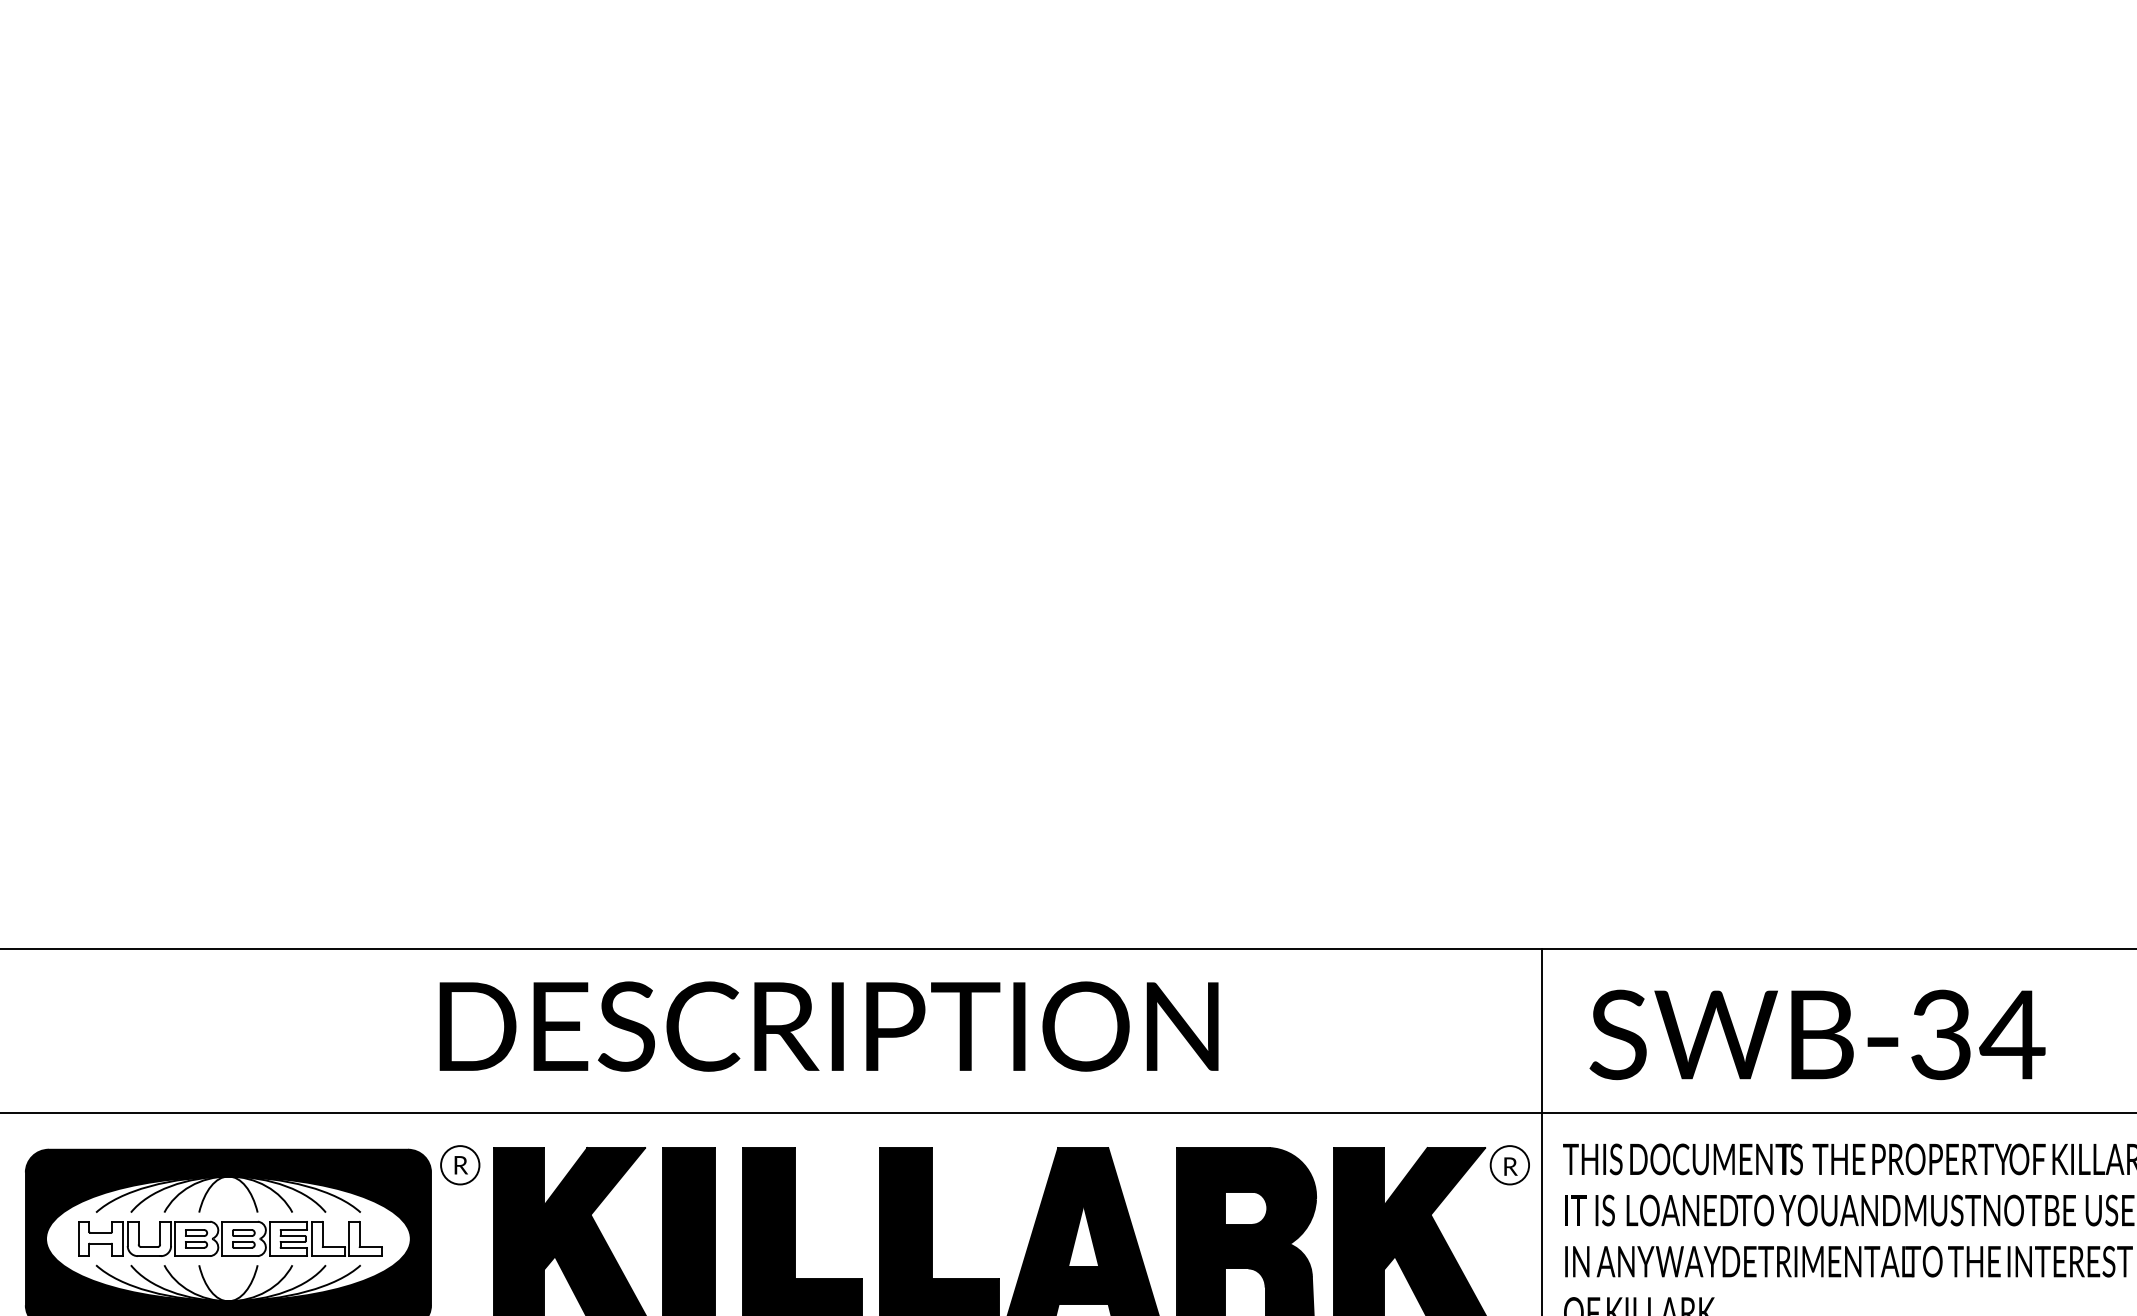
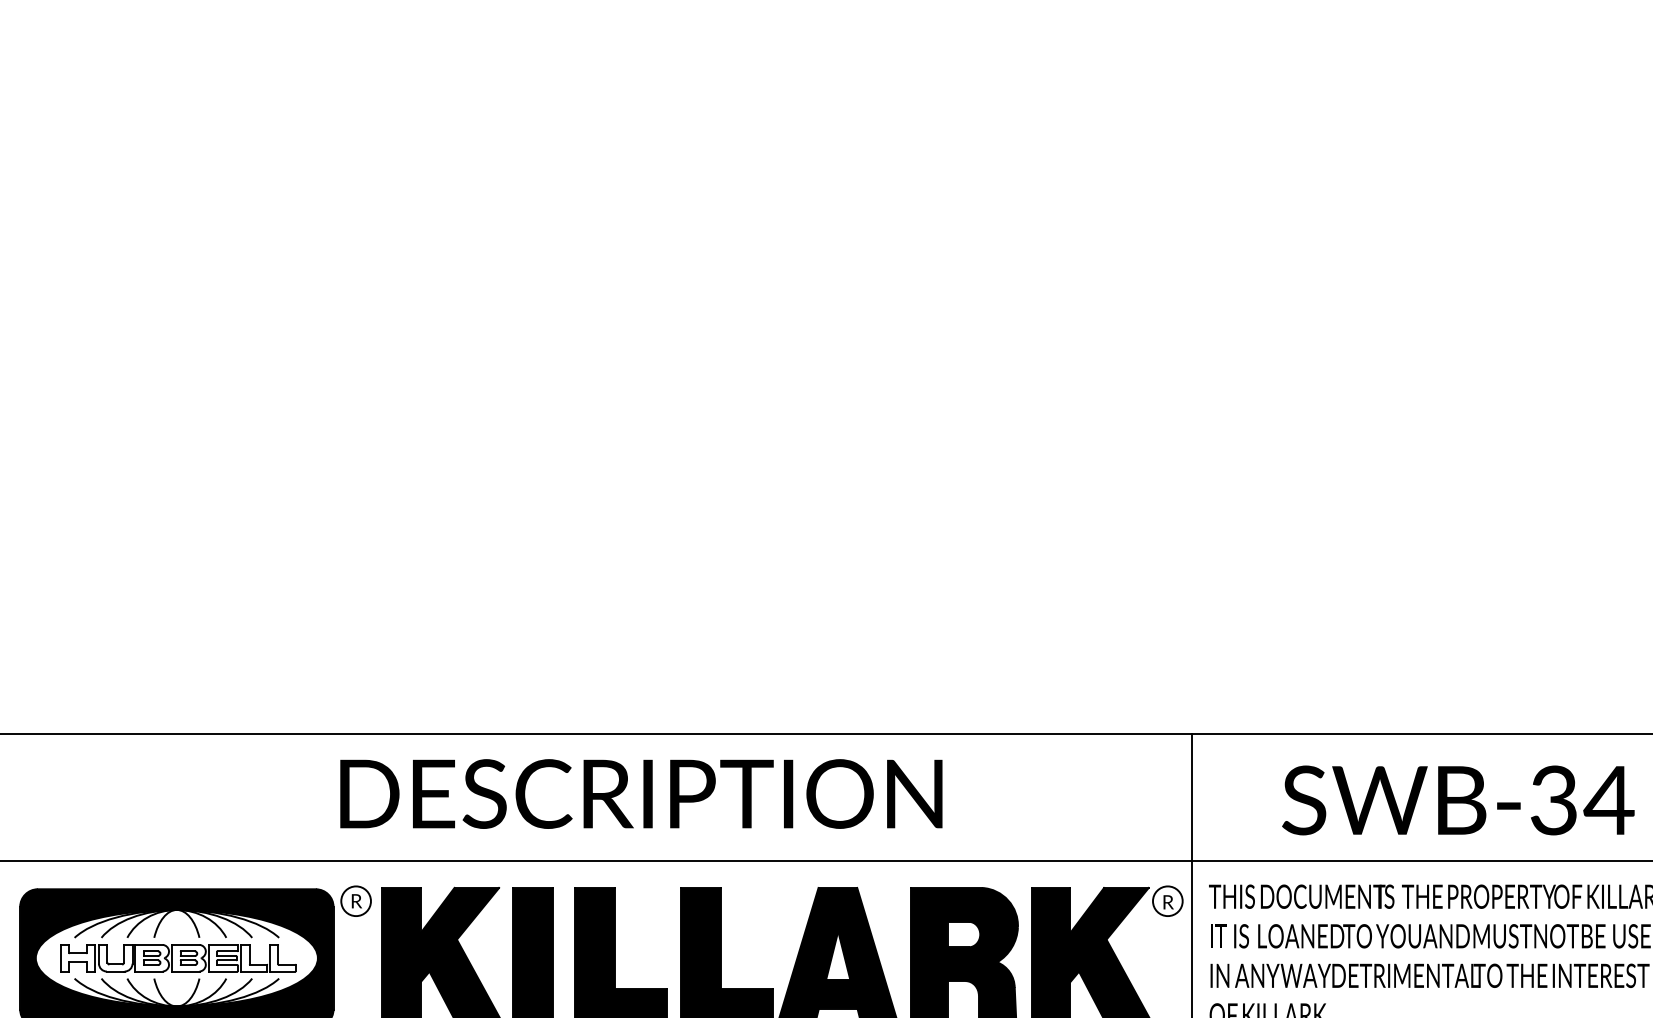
text: (1817, 1034) -> (1458, 800), moved

